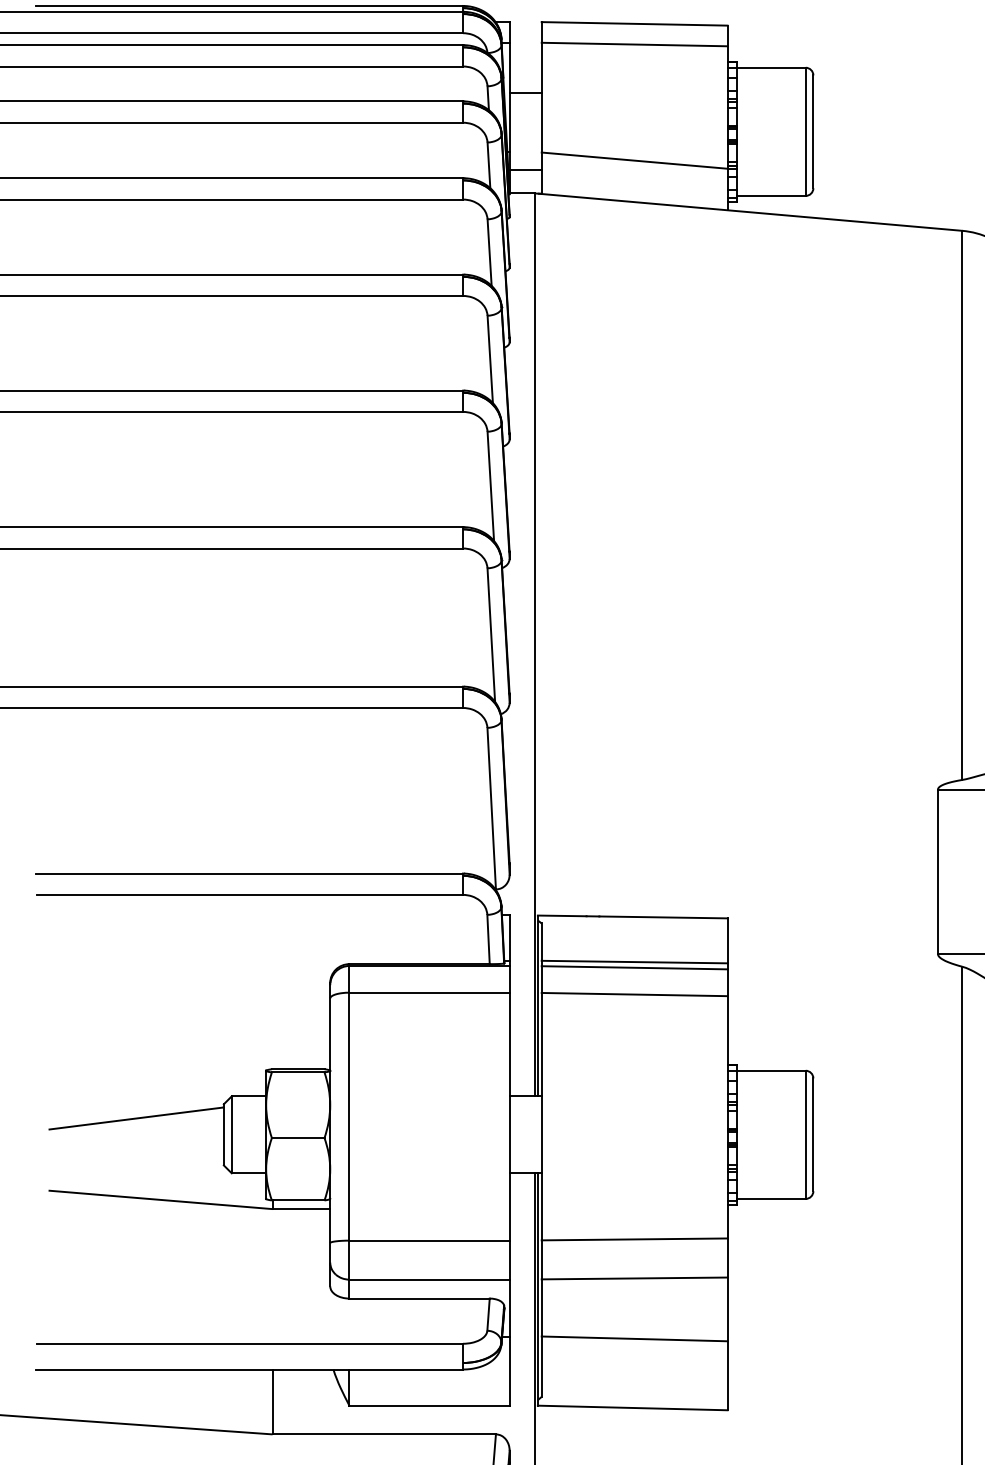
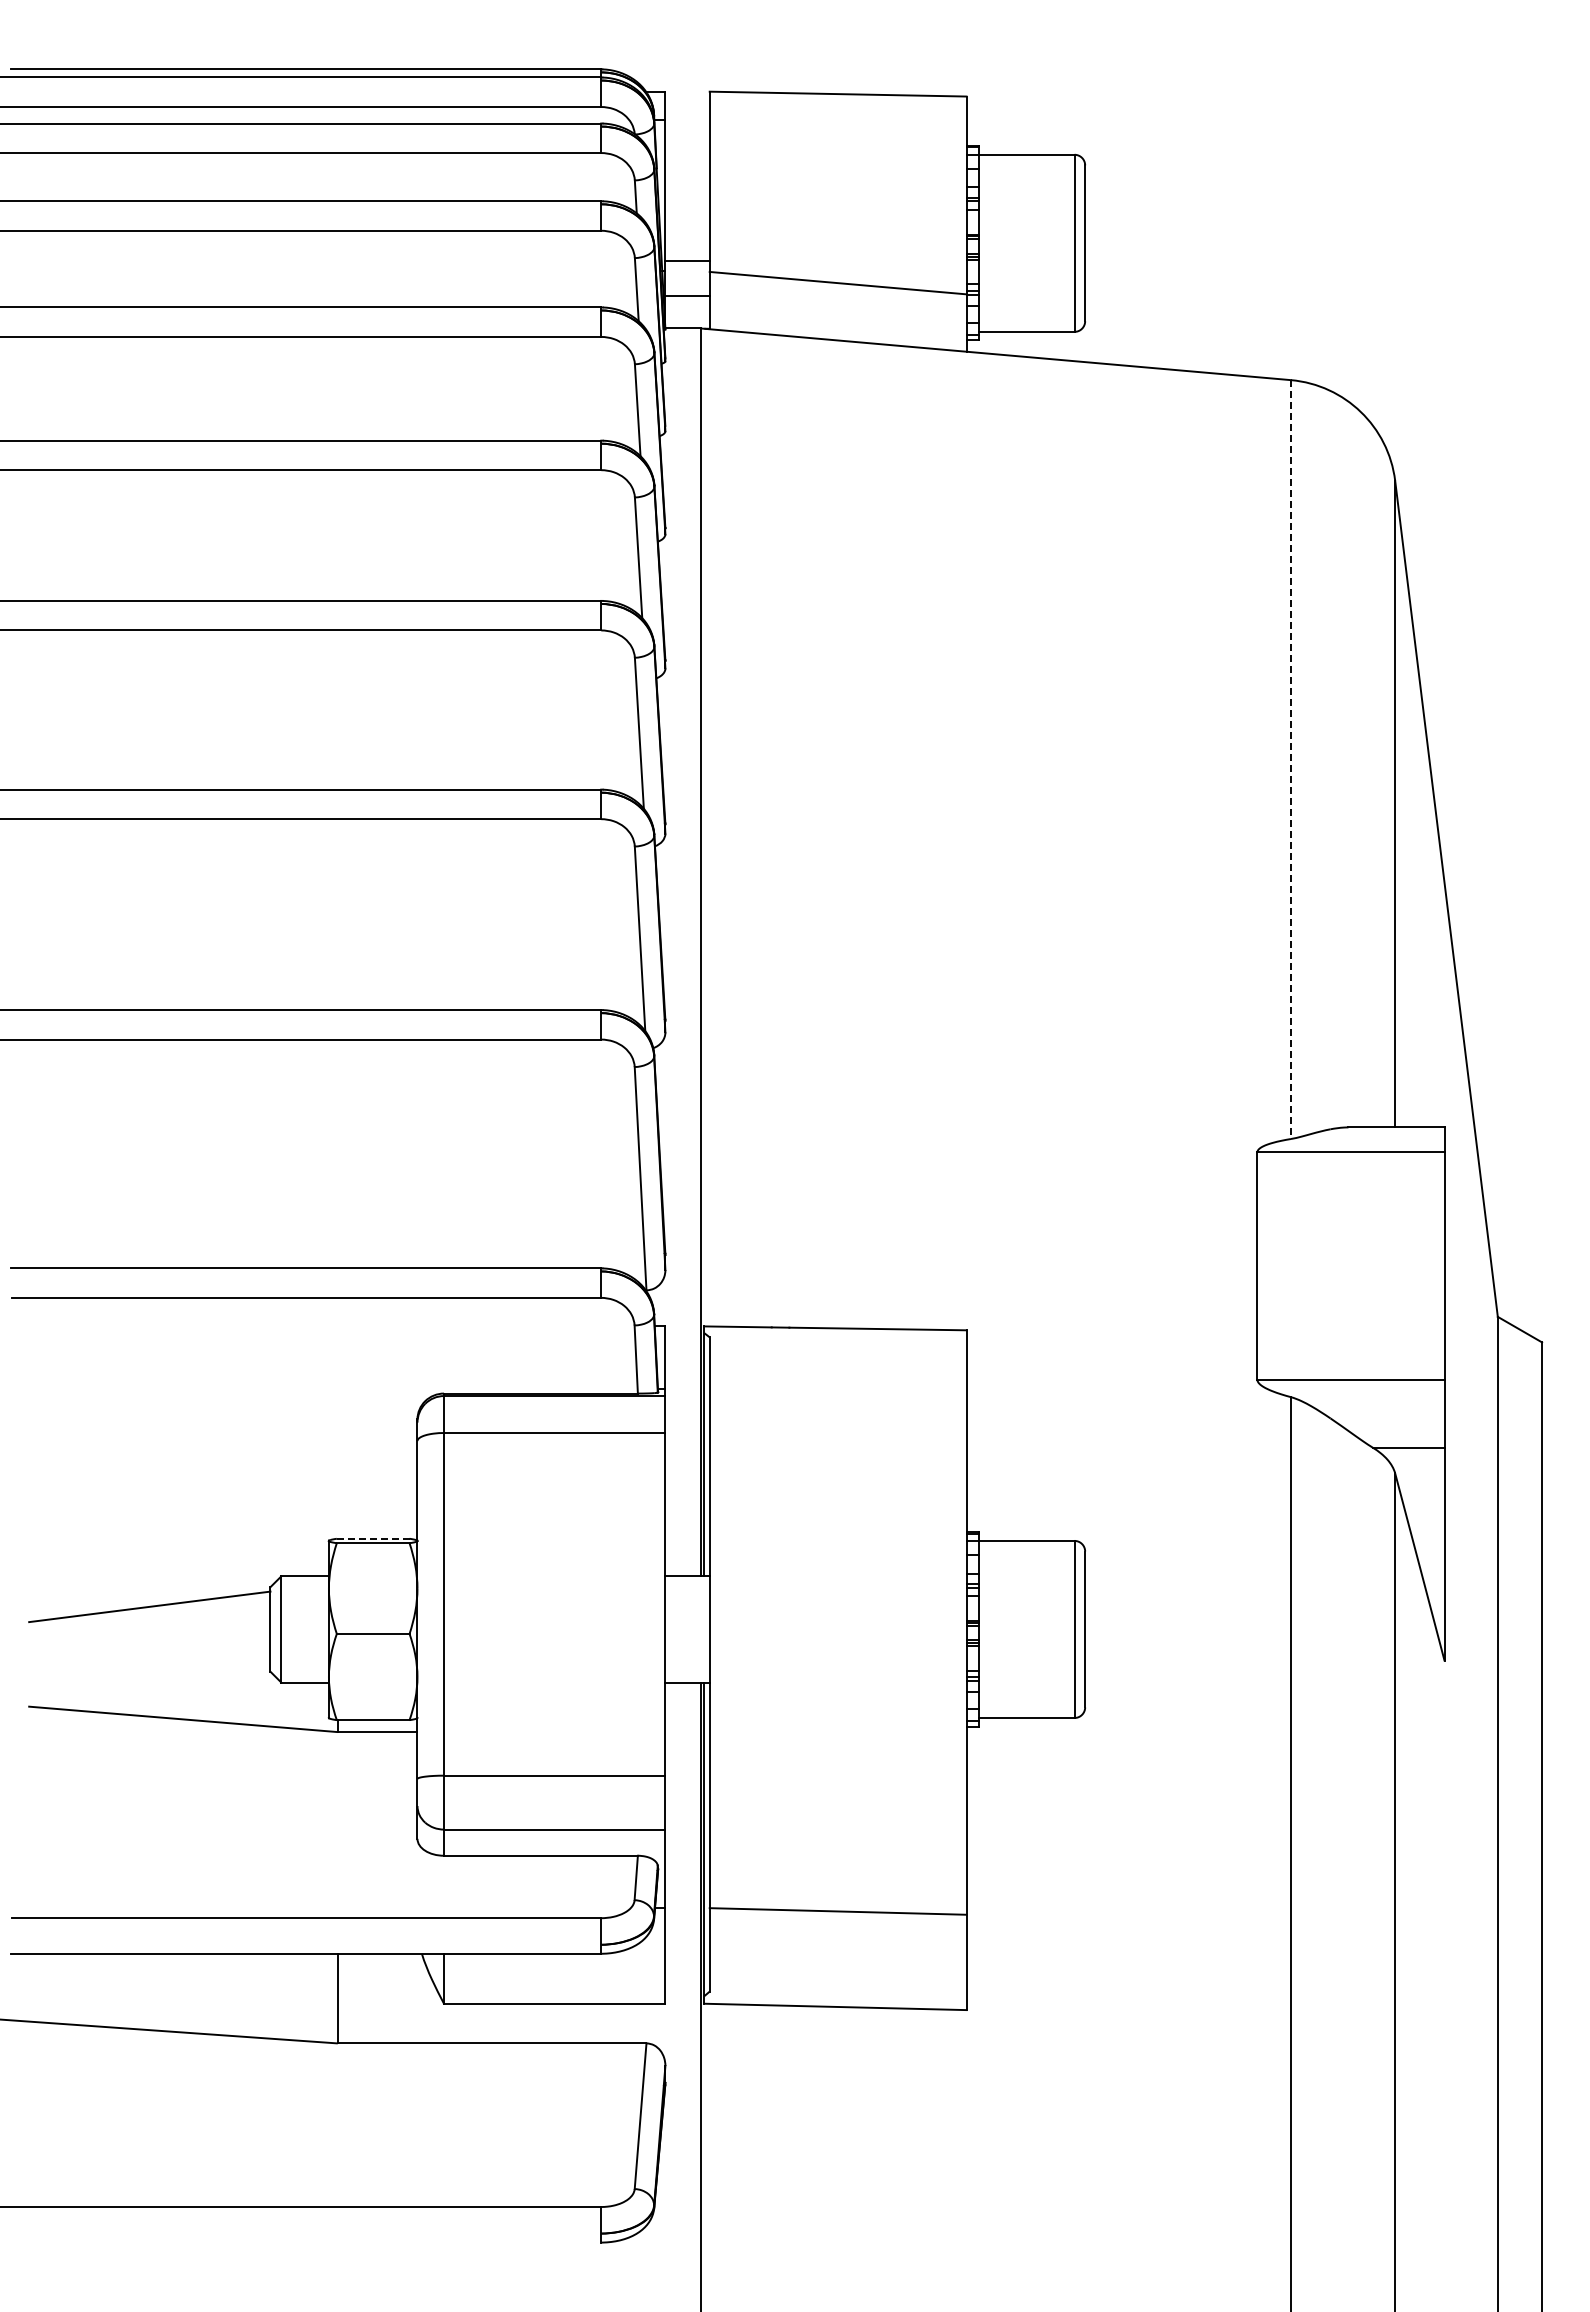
line: (634, 44) -> (837, 122), removed
line: (525, 93) -> (687, 261), moved
line: (961, 506) -> (1290, 760), solid -> dashed
line: (634, 961) -> (837, 1390), removed
line: (634, 967) -> (837, 1398), removed
line: (634, 994) -> (837, 1435), removed
line: (297, 1069) -> (372, 1538), solid -> dashed
line: (634, 1239) -> (837, 1773), removed
line: (634, 1278) -> (837, 1827), removed

